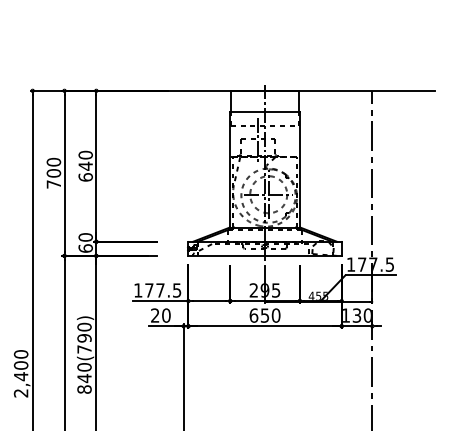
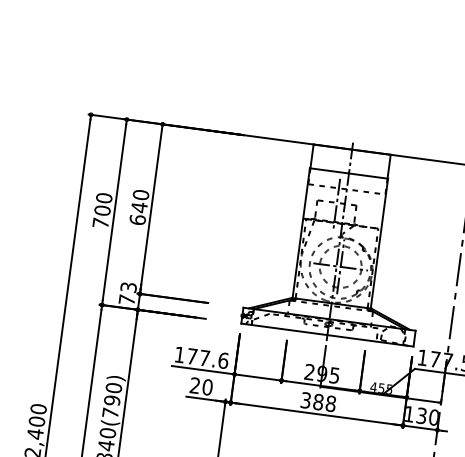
text: (85, 242) -> (127, 293), 60 -> 73
text: (176, 290) -> (222, 360), 177.5 -> 177.6
text: (264, 315) -> (317, 401), 650 -> 388

